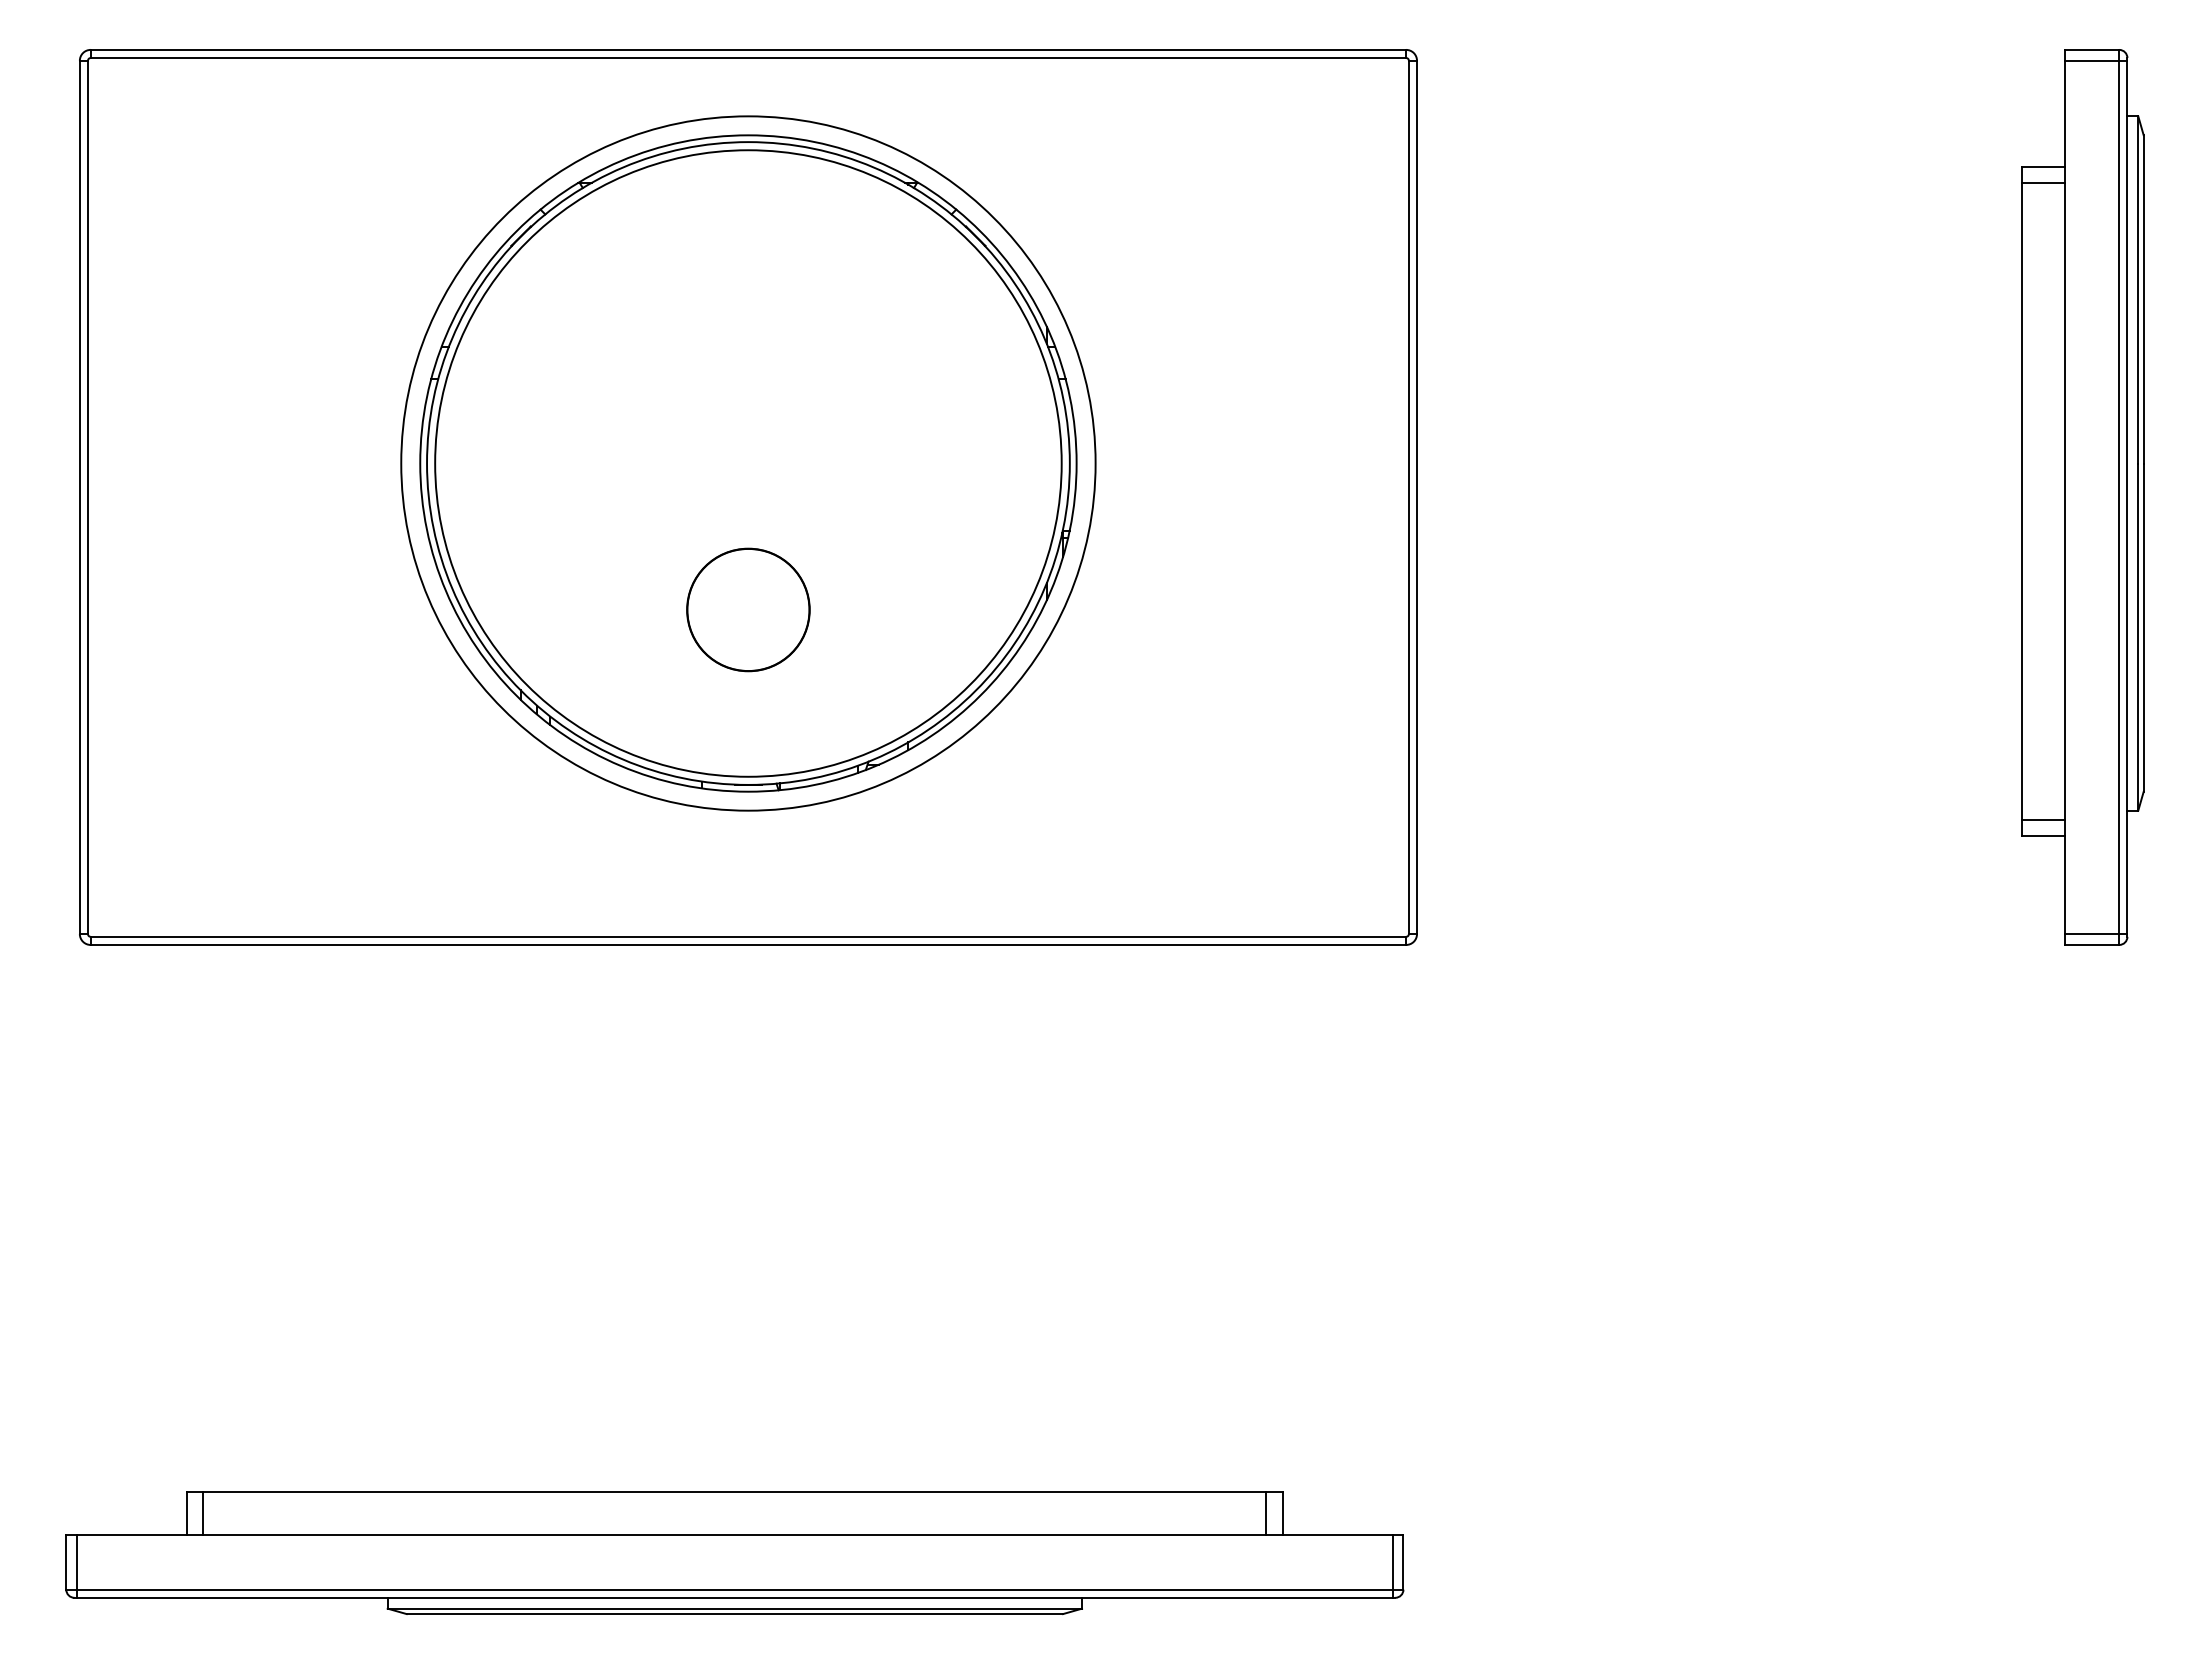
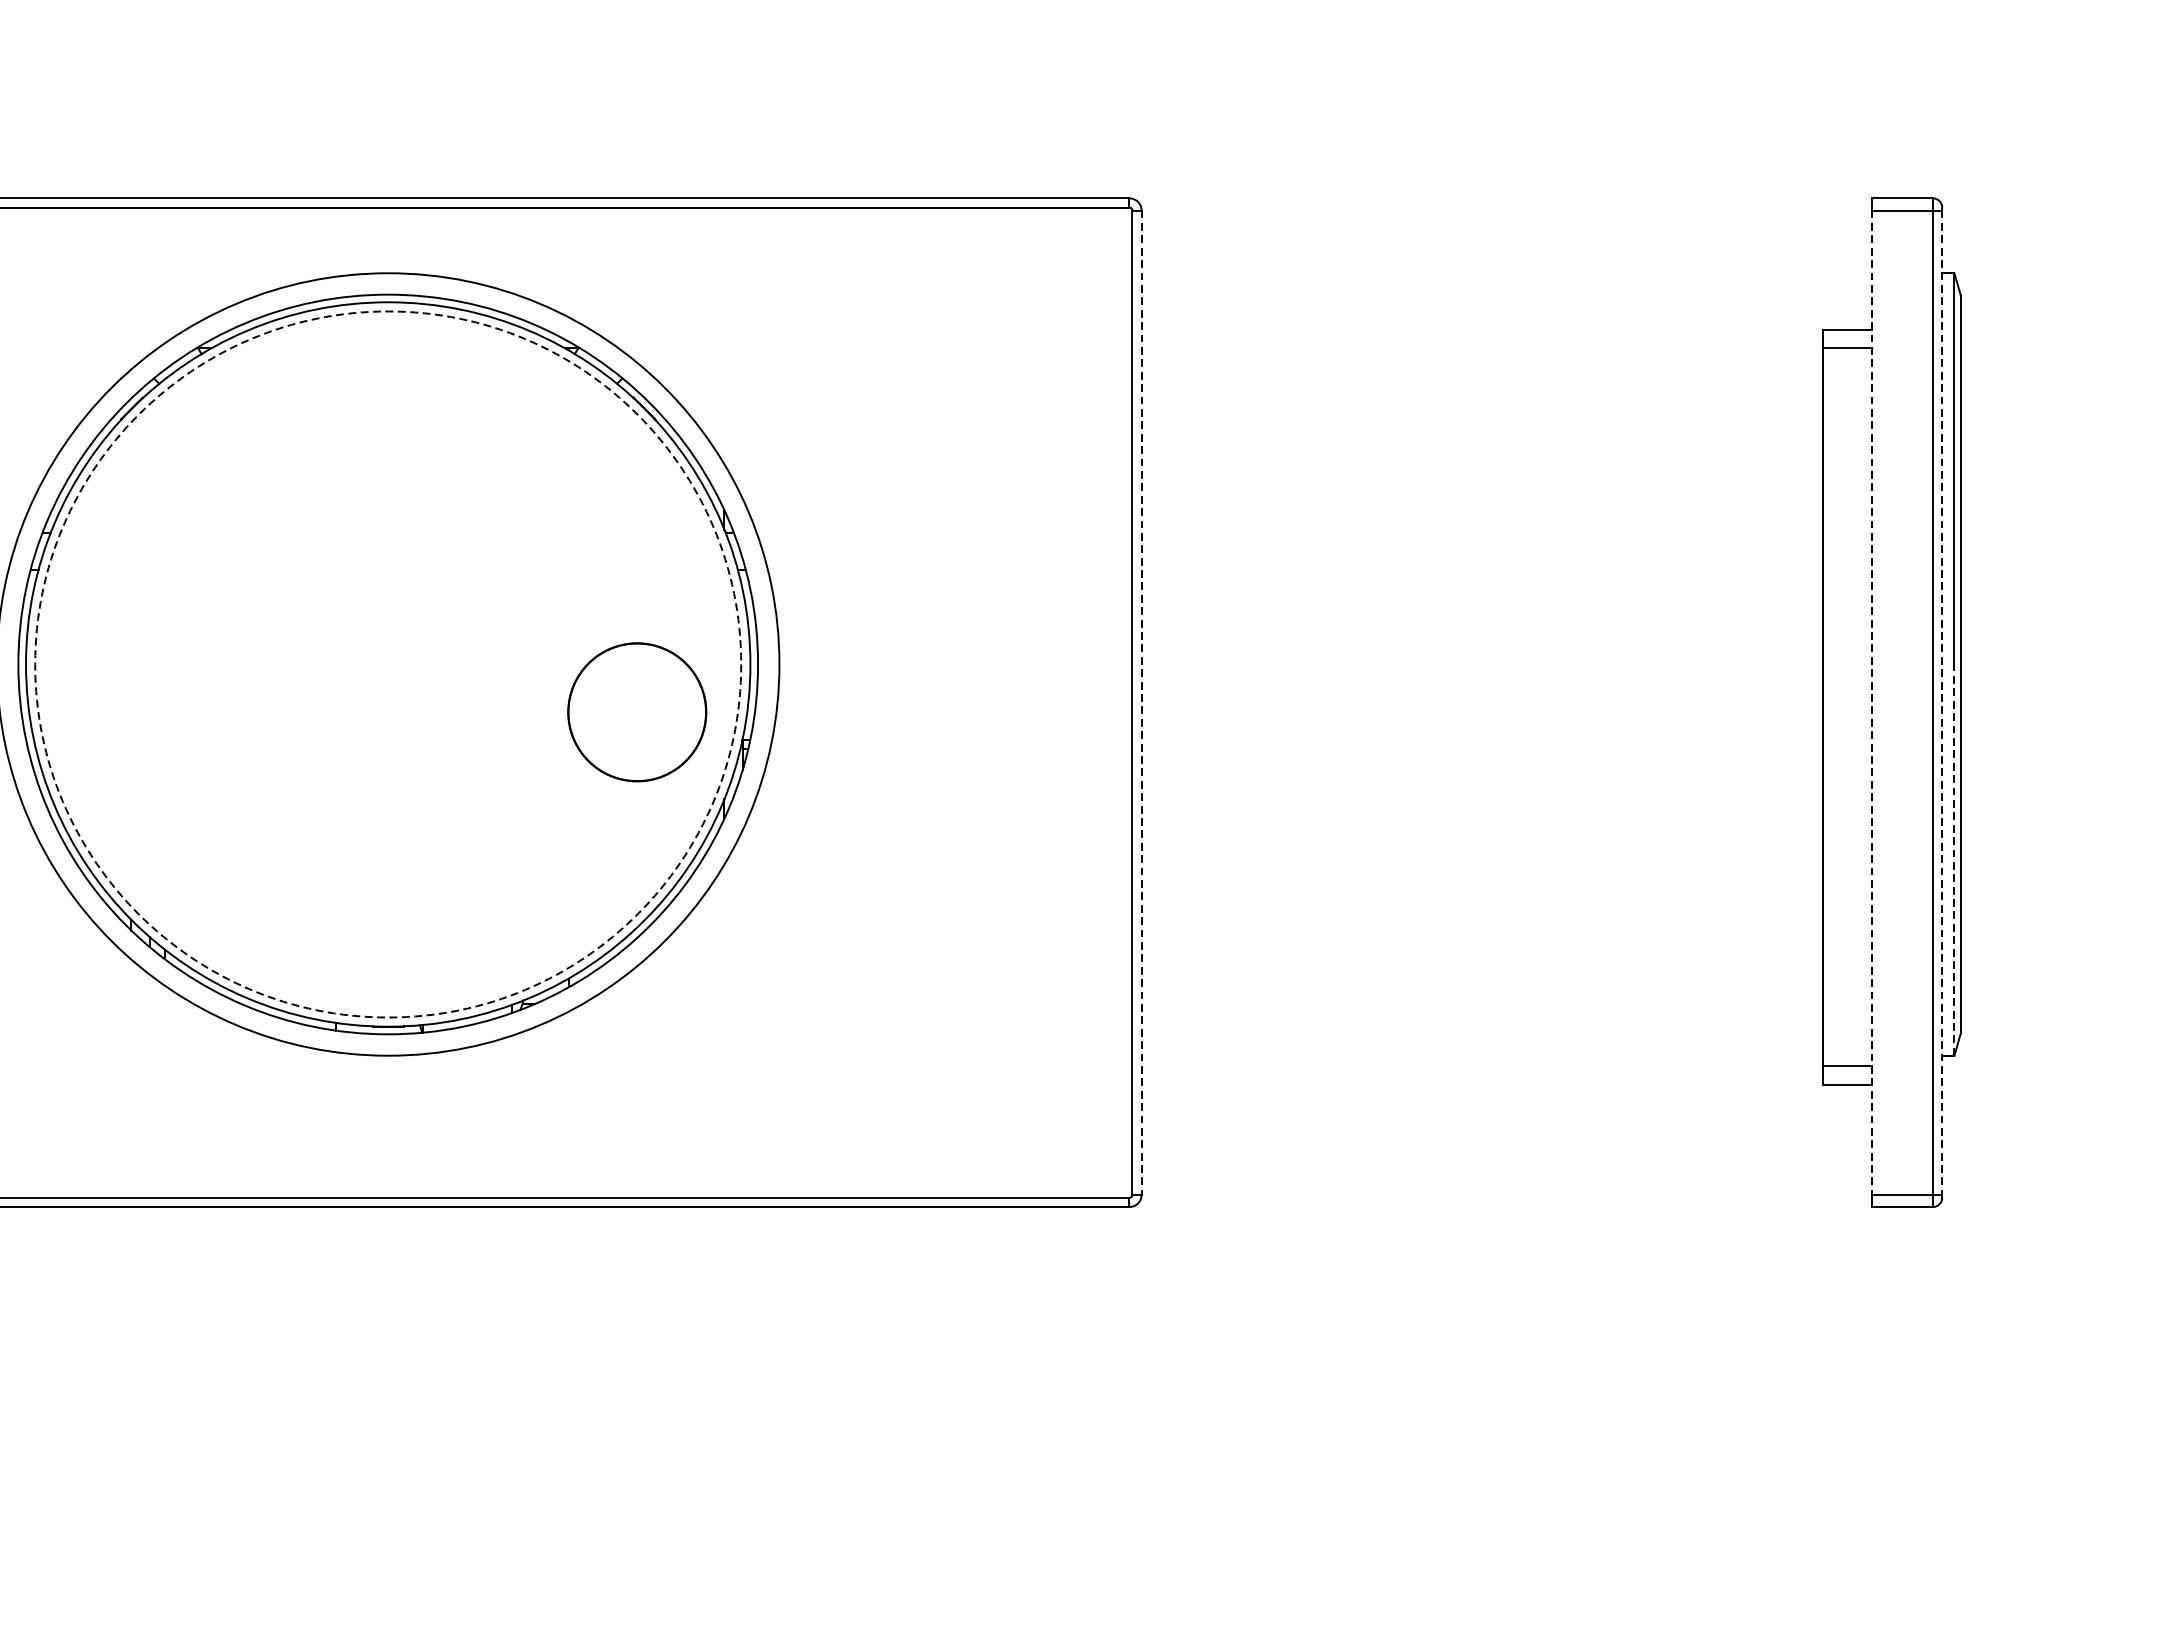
circle: (748, 463) -> (388, 664), solid -> dashed
line: (1417, 497) -> (1142, 702), solid -> dashed
line: (2065, 497) -> (1872, 702), solid -> dashed
line: (2127, 497) -> (1942, 702), solid -> dashed
part: (748, 609) -> (637, 711), moved
line: (2138, 637) -> (1954, 860), solid -> dashed

